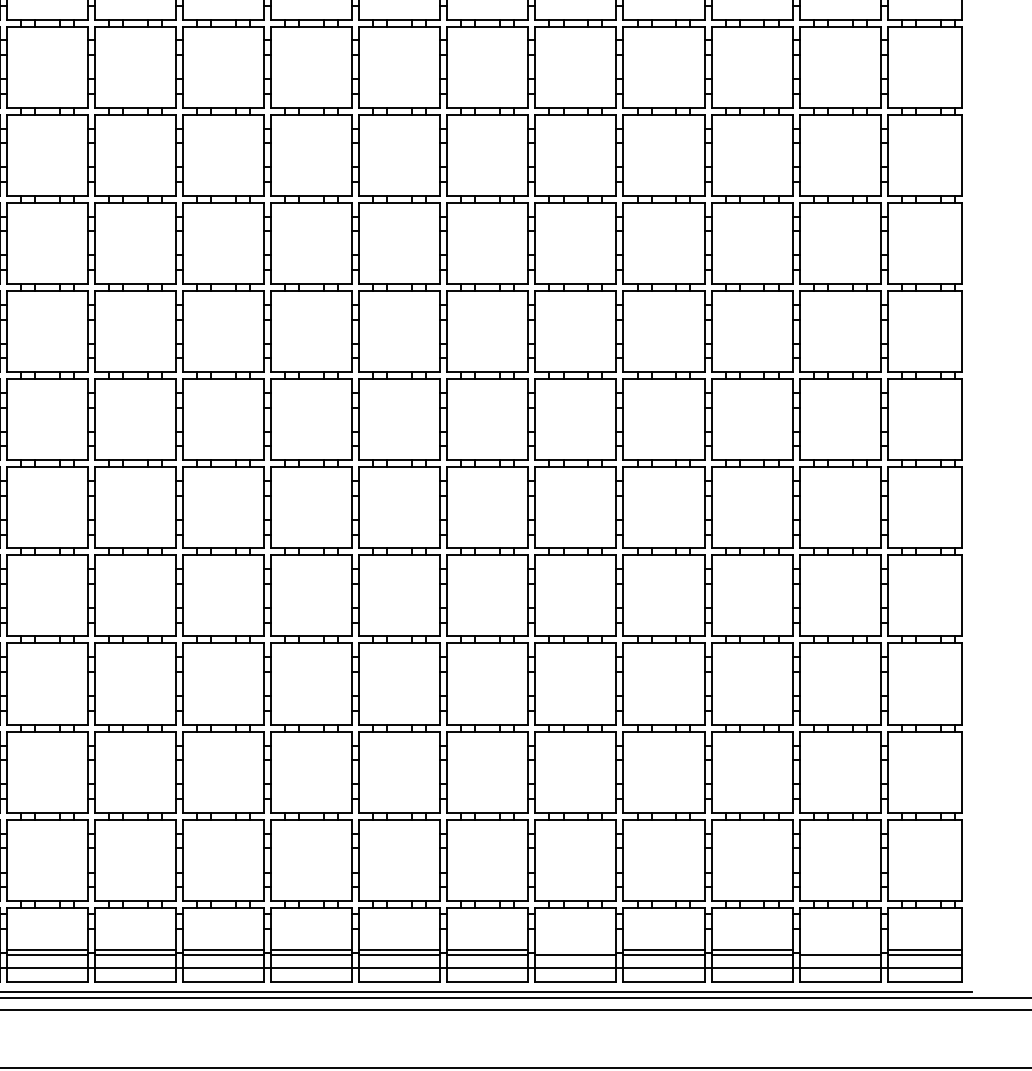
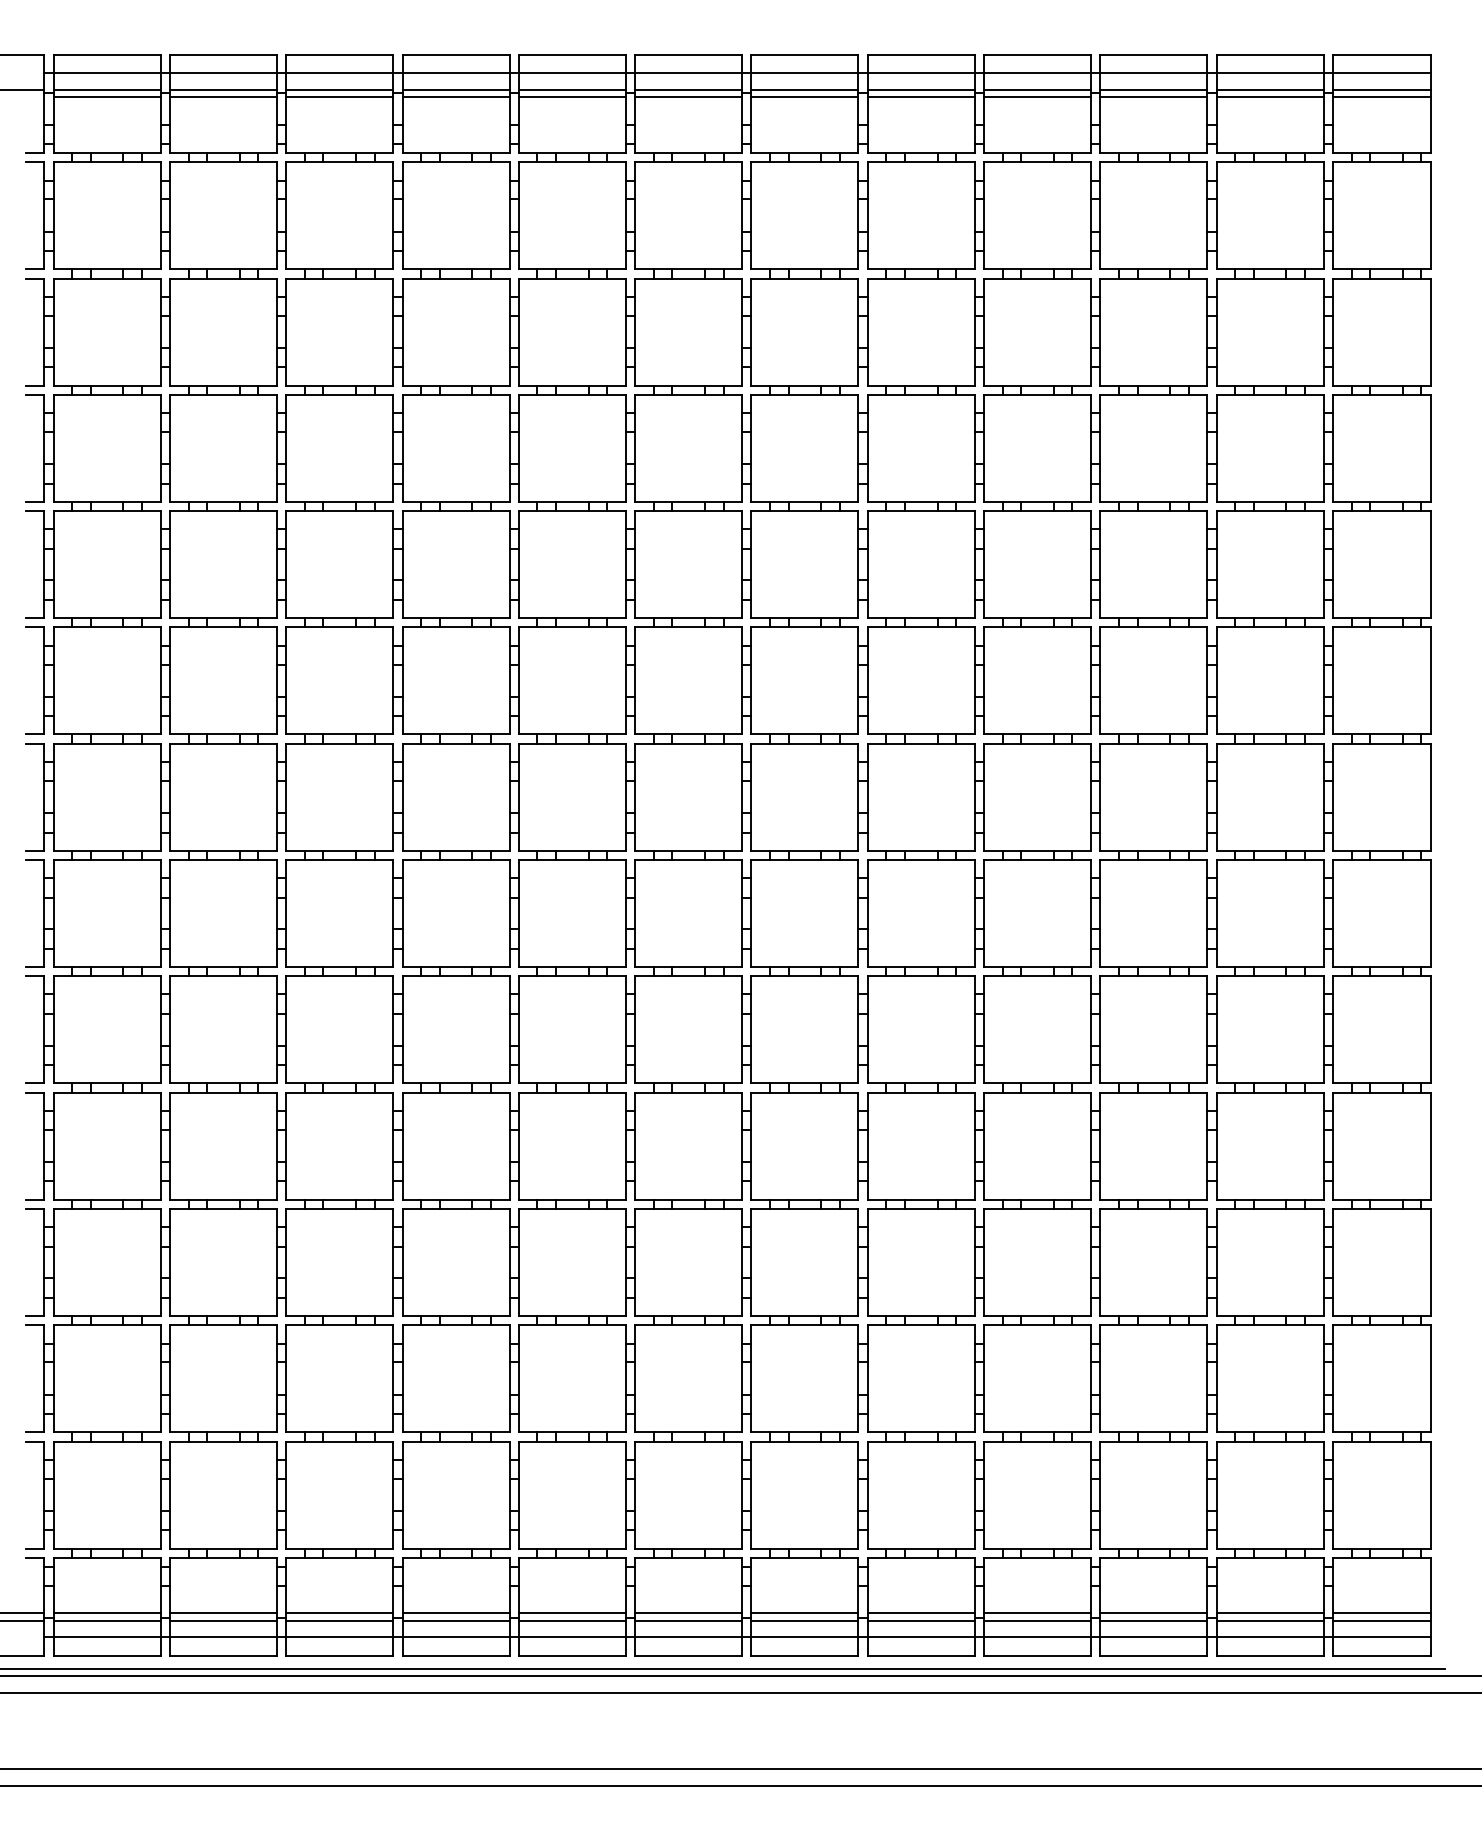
line: (575, 949) -> (920, 1613), added
line: (839, 949) -> (1269, 1613), added

